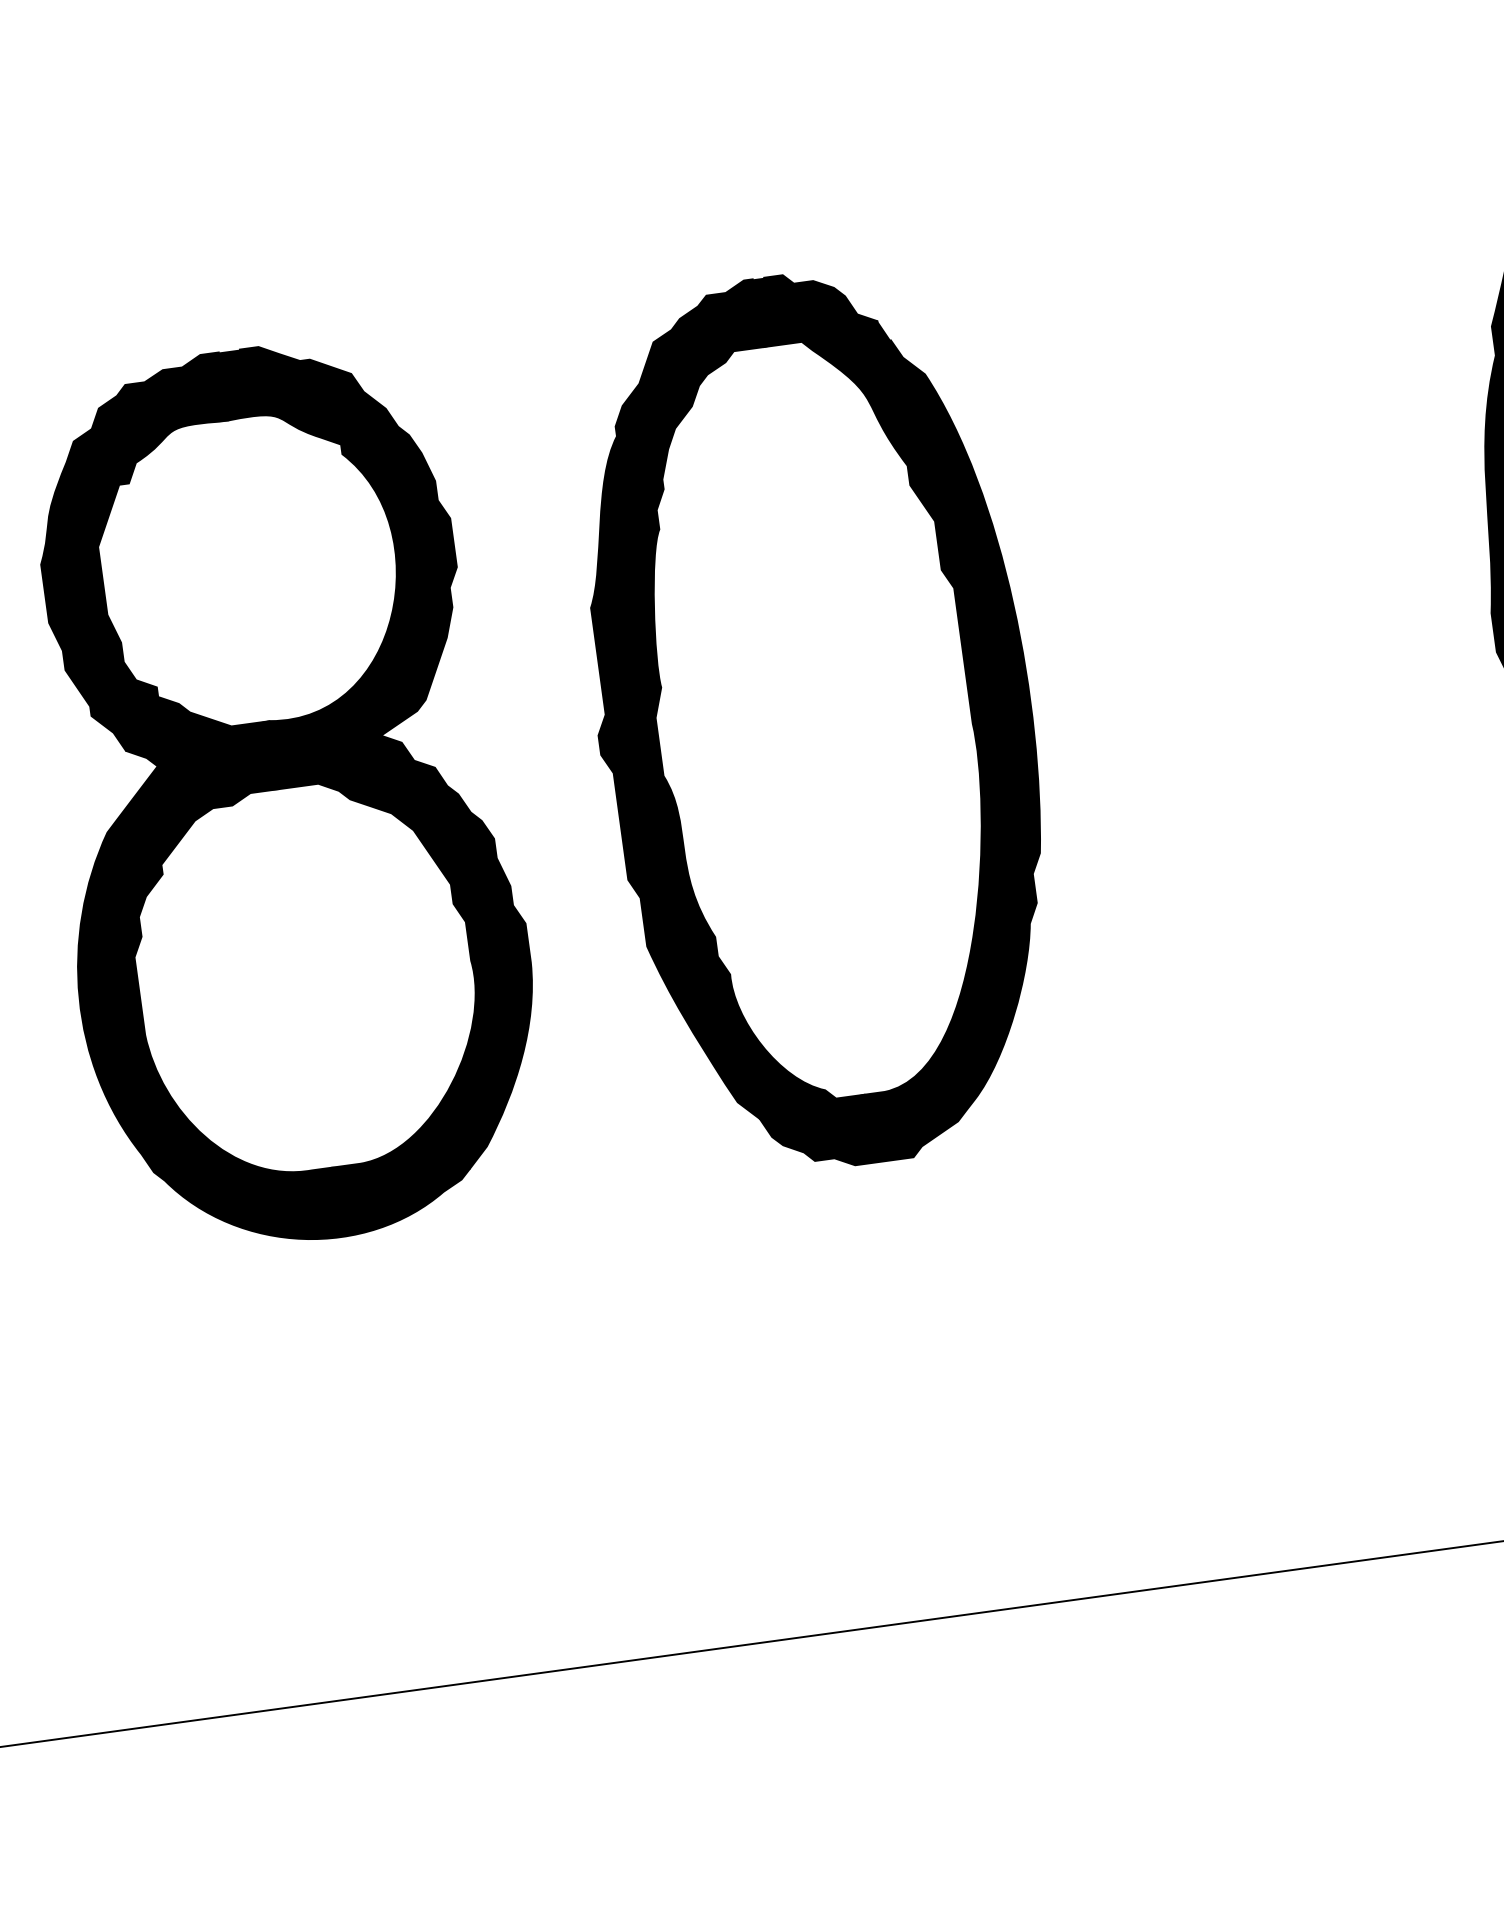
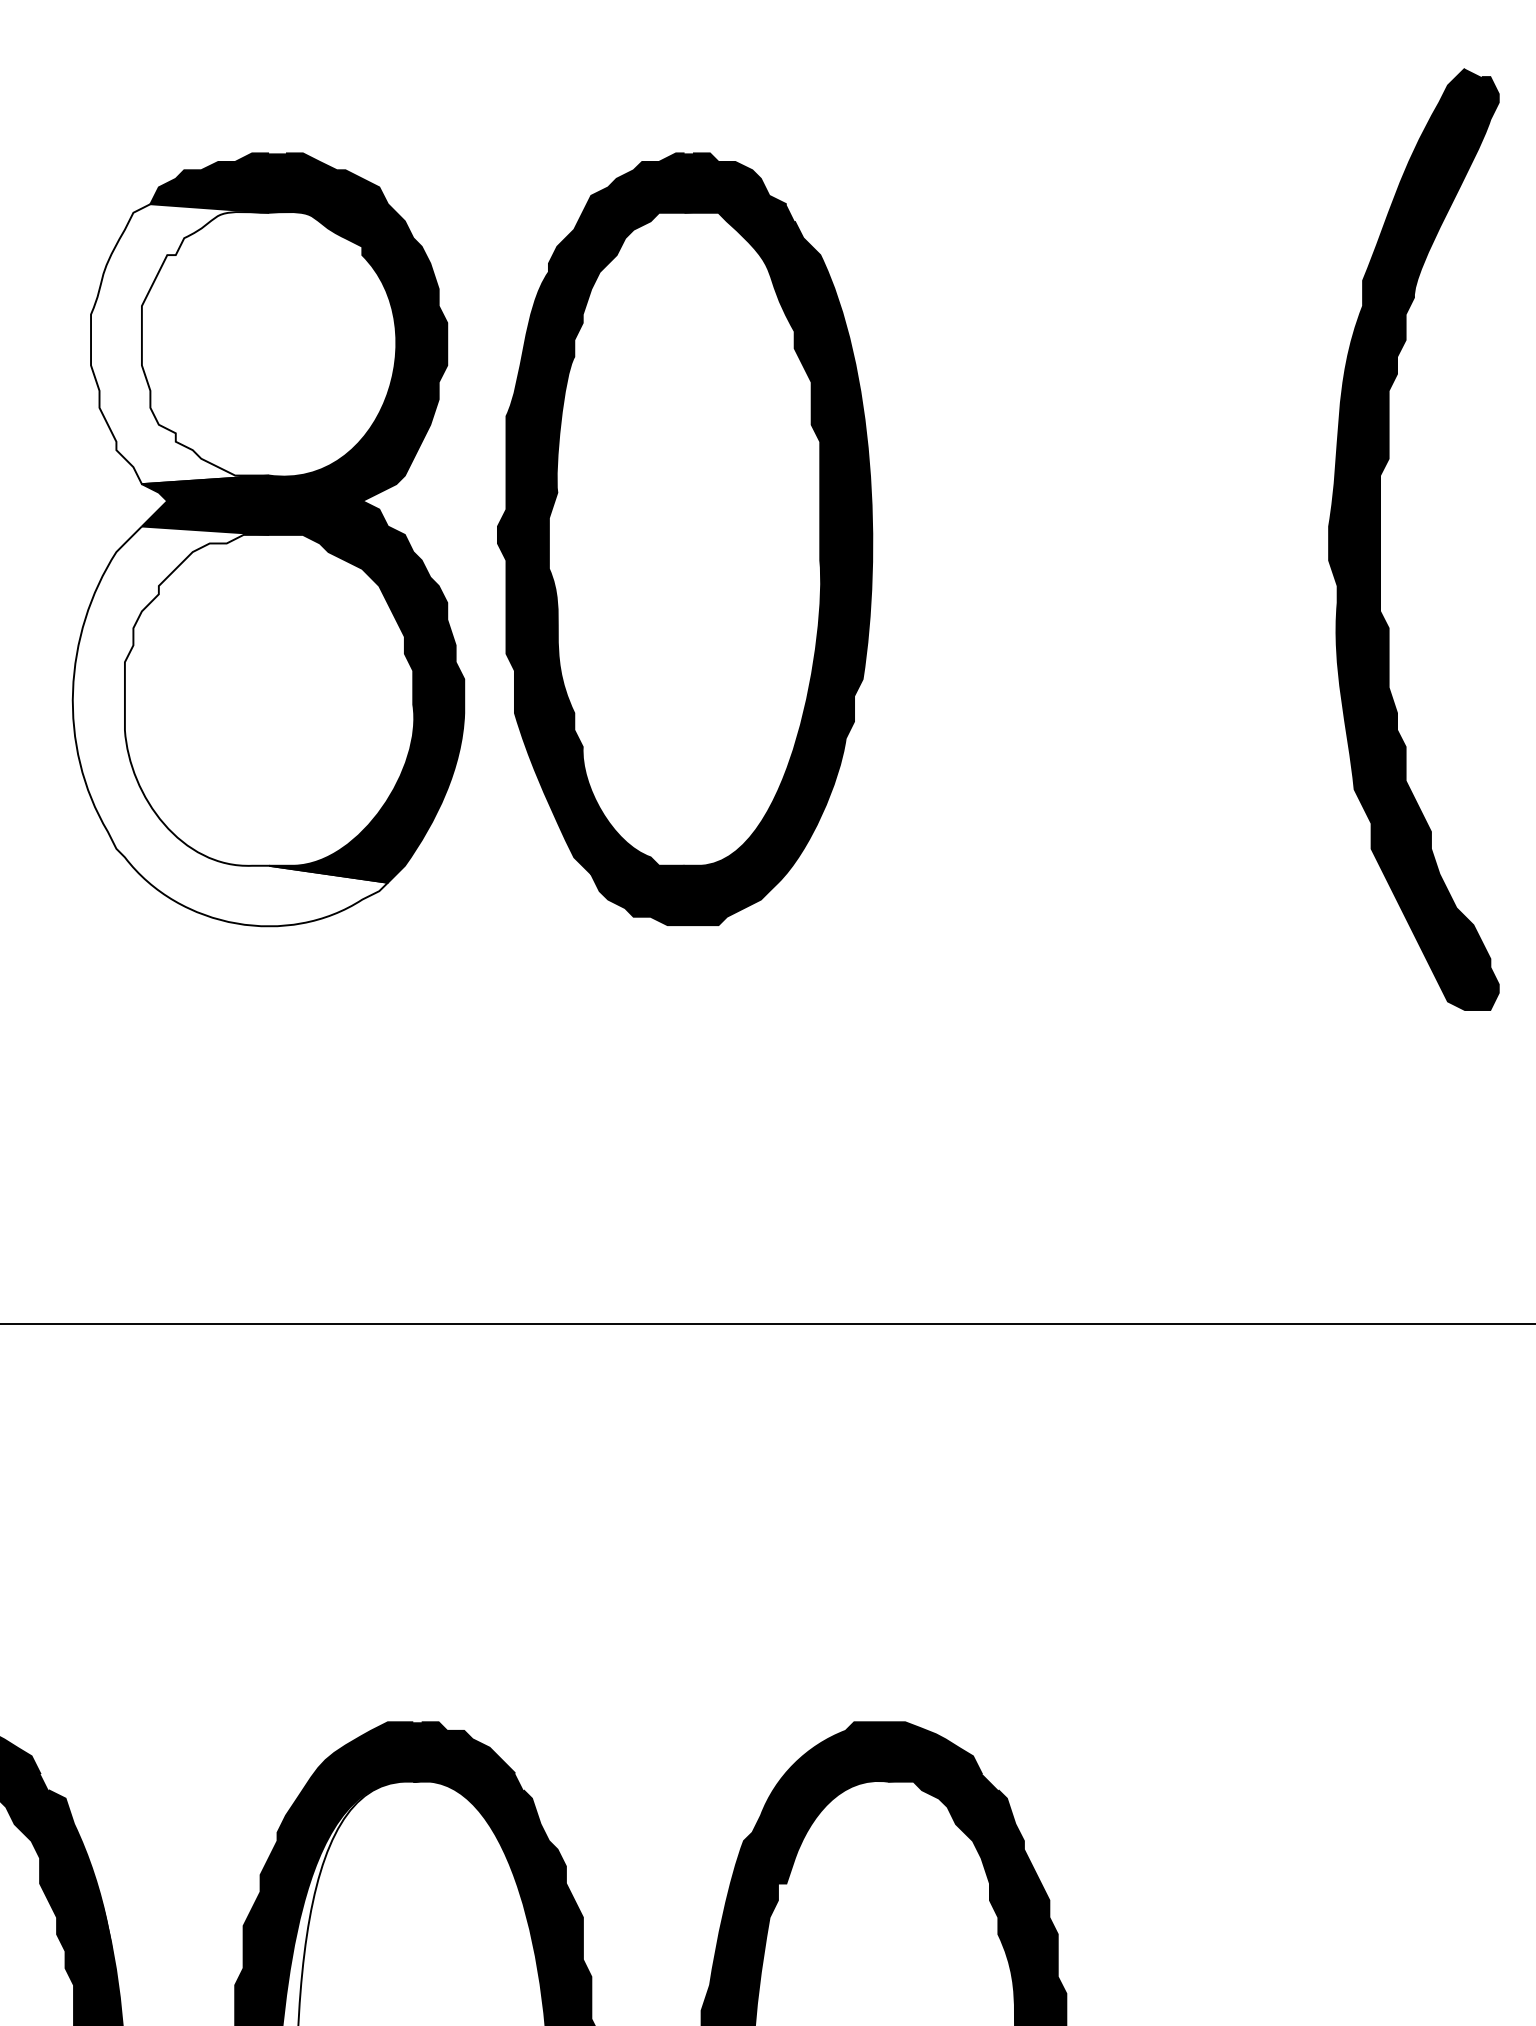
fill: (148, 584) -> (180, 344), removed
part: (815, 719) -> (685, 538), moved
fill: (264, 1014) -> (229, 726), removed

